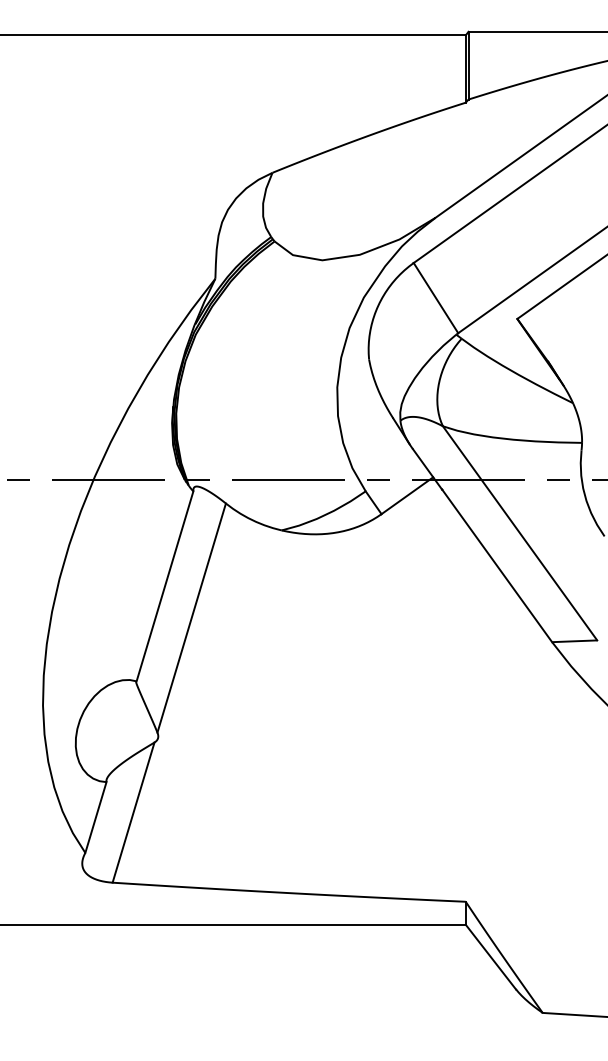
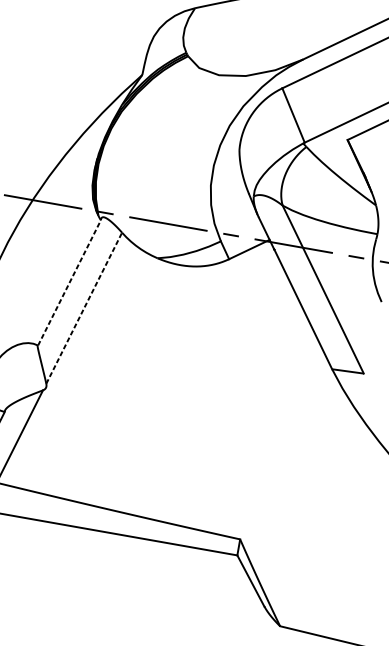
line: (165, 585) -> (69, 282), solid -> dashed
line: (191, 618) -> (84, 308), solid -> dashed

